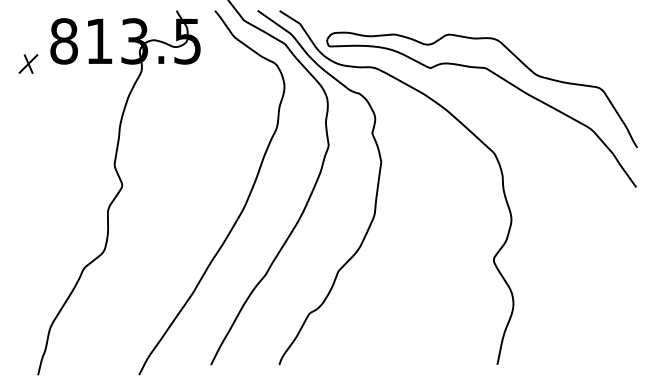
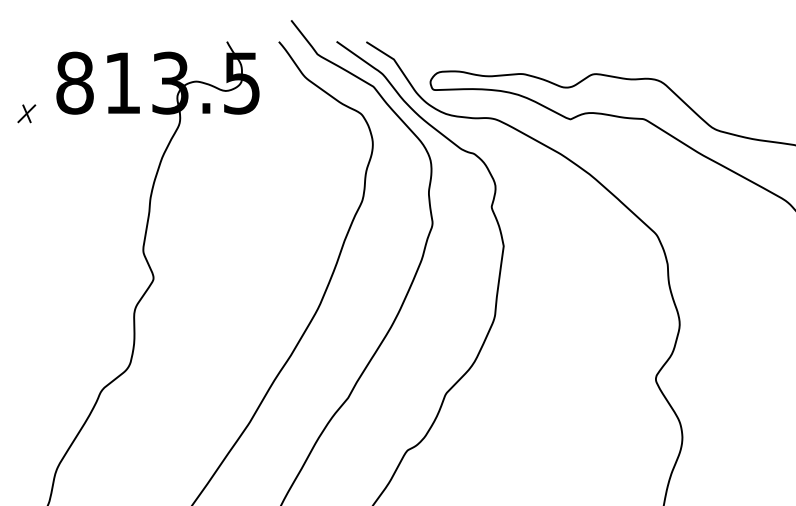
part: (28, 63) -> (26, 113), size x0.7

